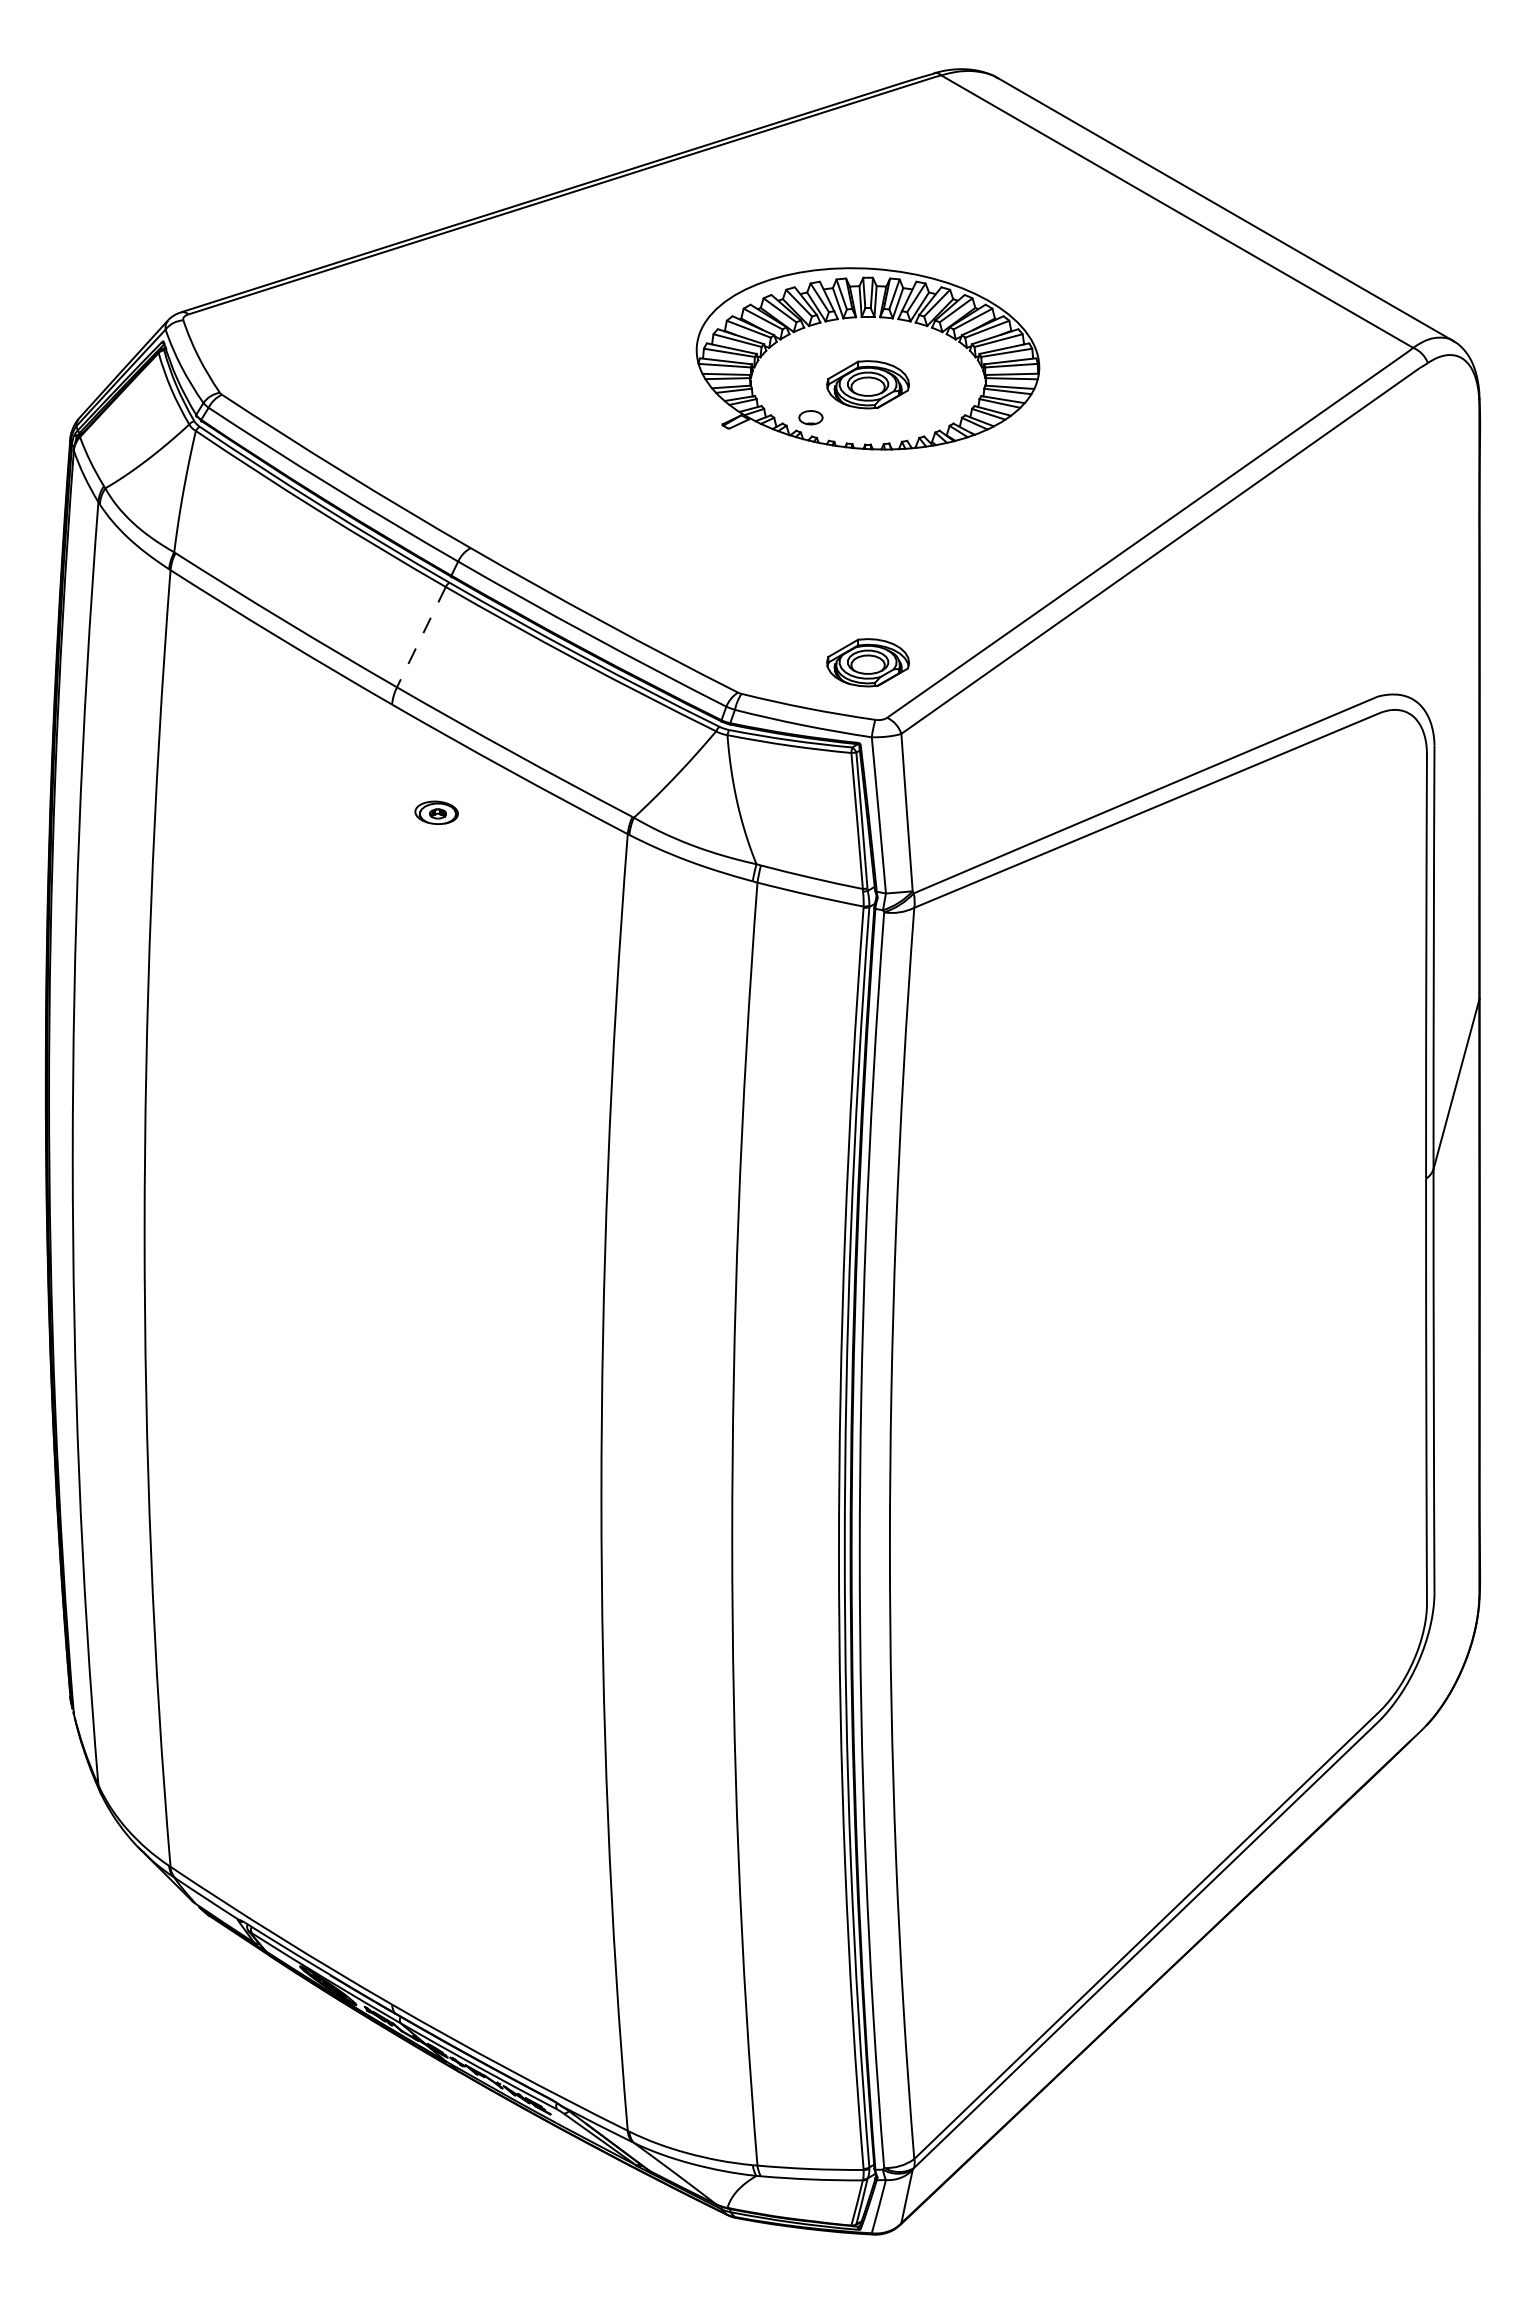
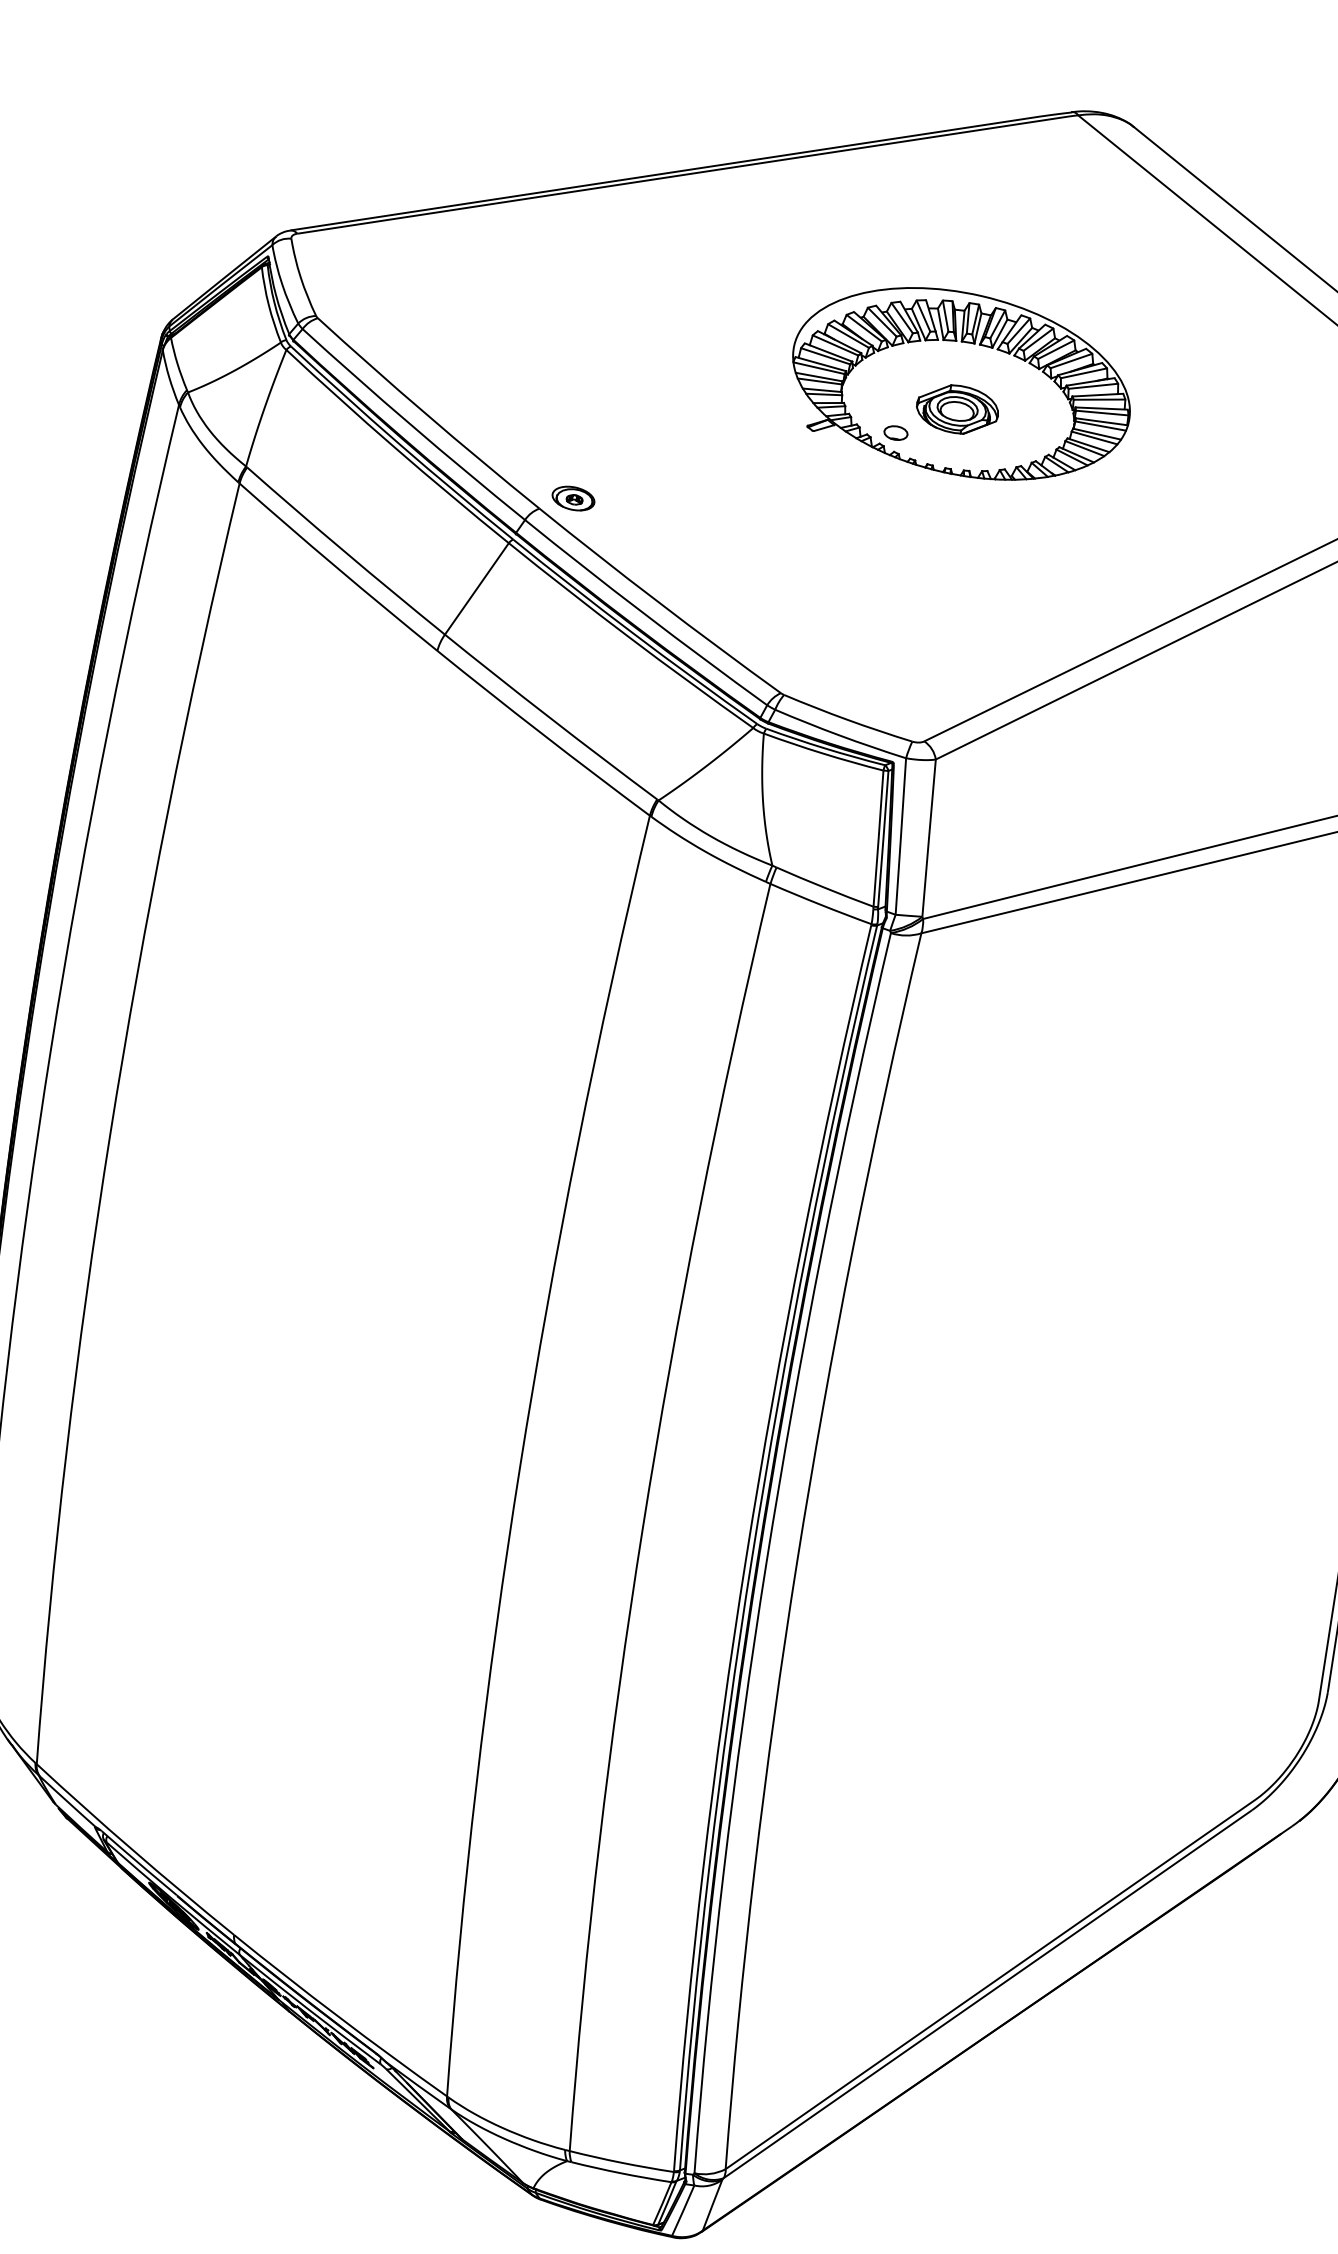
line: (421, 637) -> (476, 589), dashed -> solid
part: (867, 662) -> (913, 683), removed
part: (436, 812) -> (573, 498), moved

